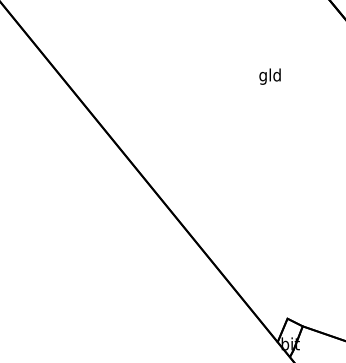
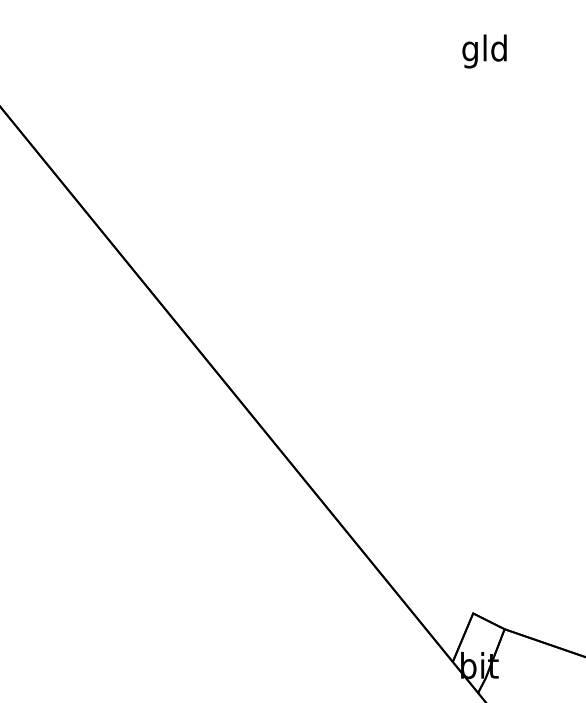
text: (269, 76) -> (483, 51), moved

